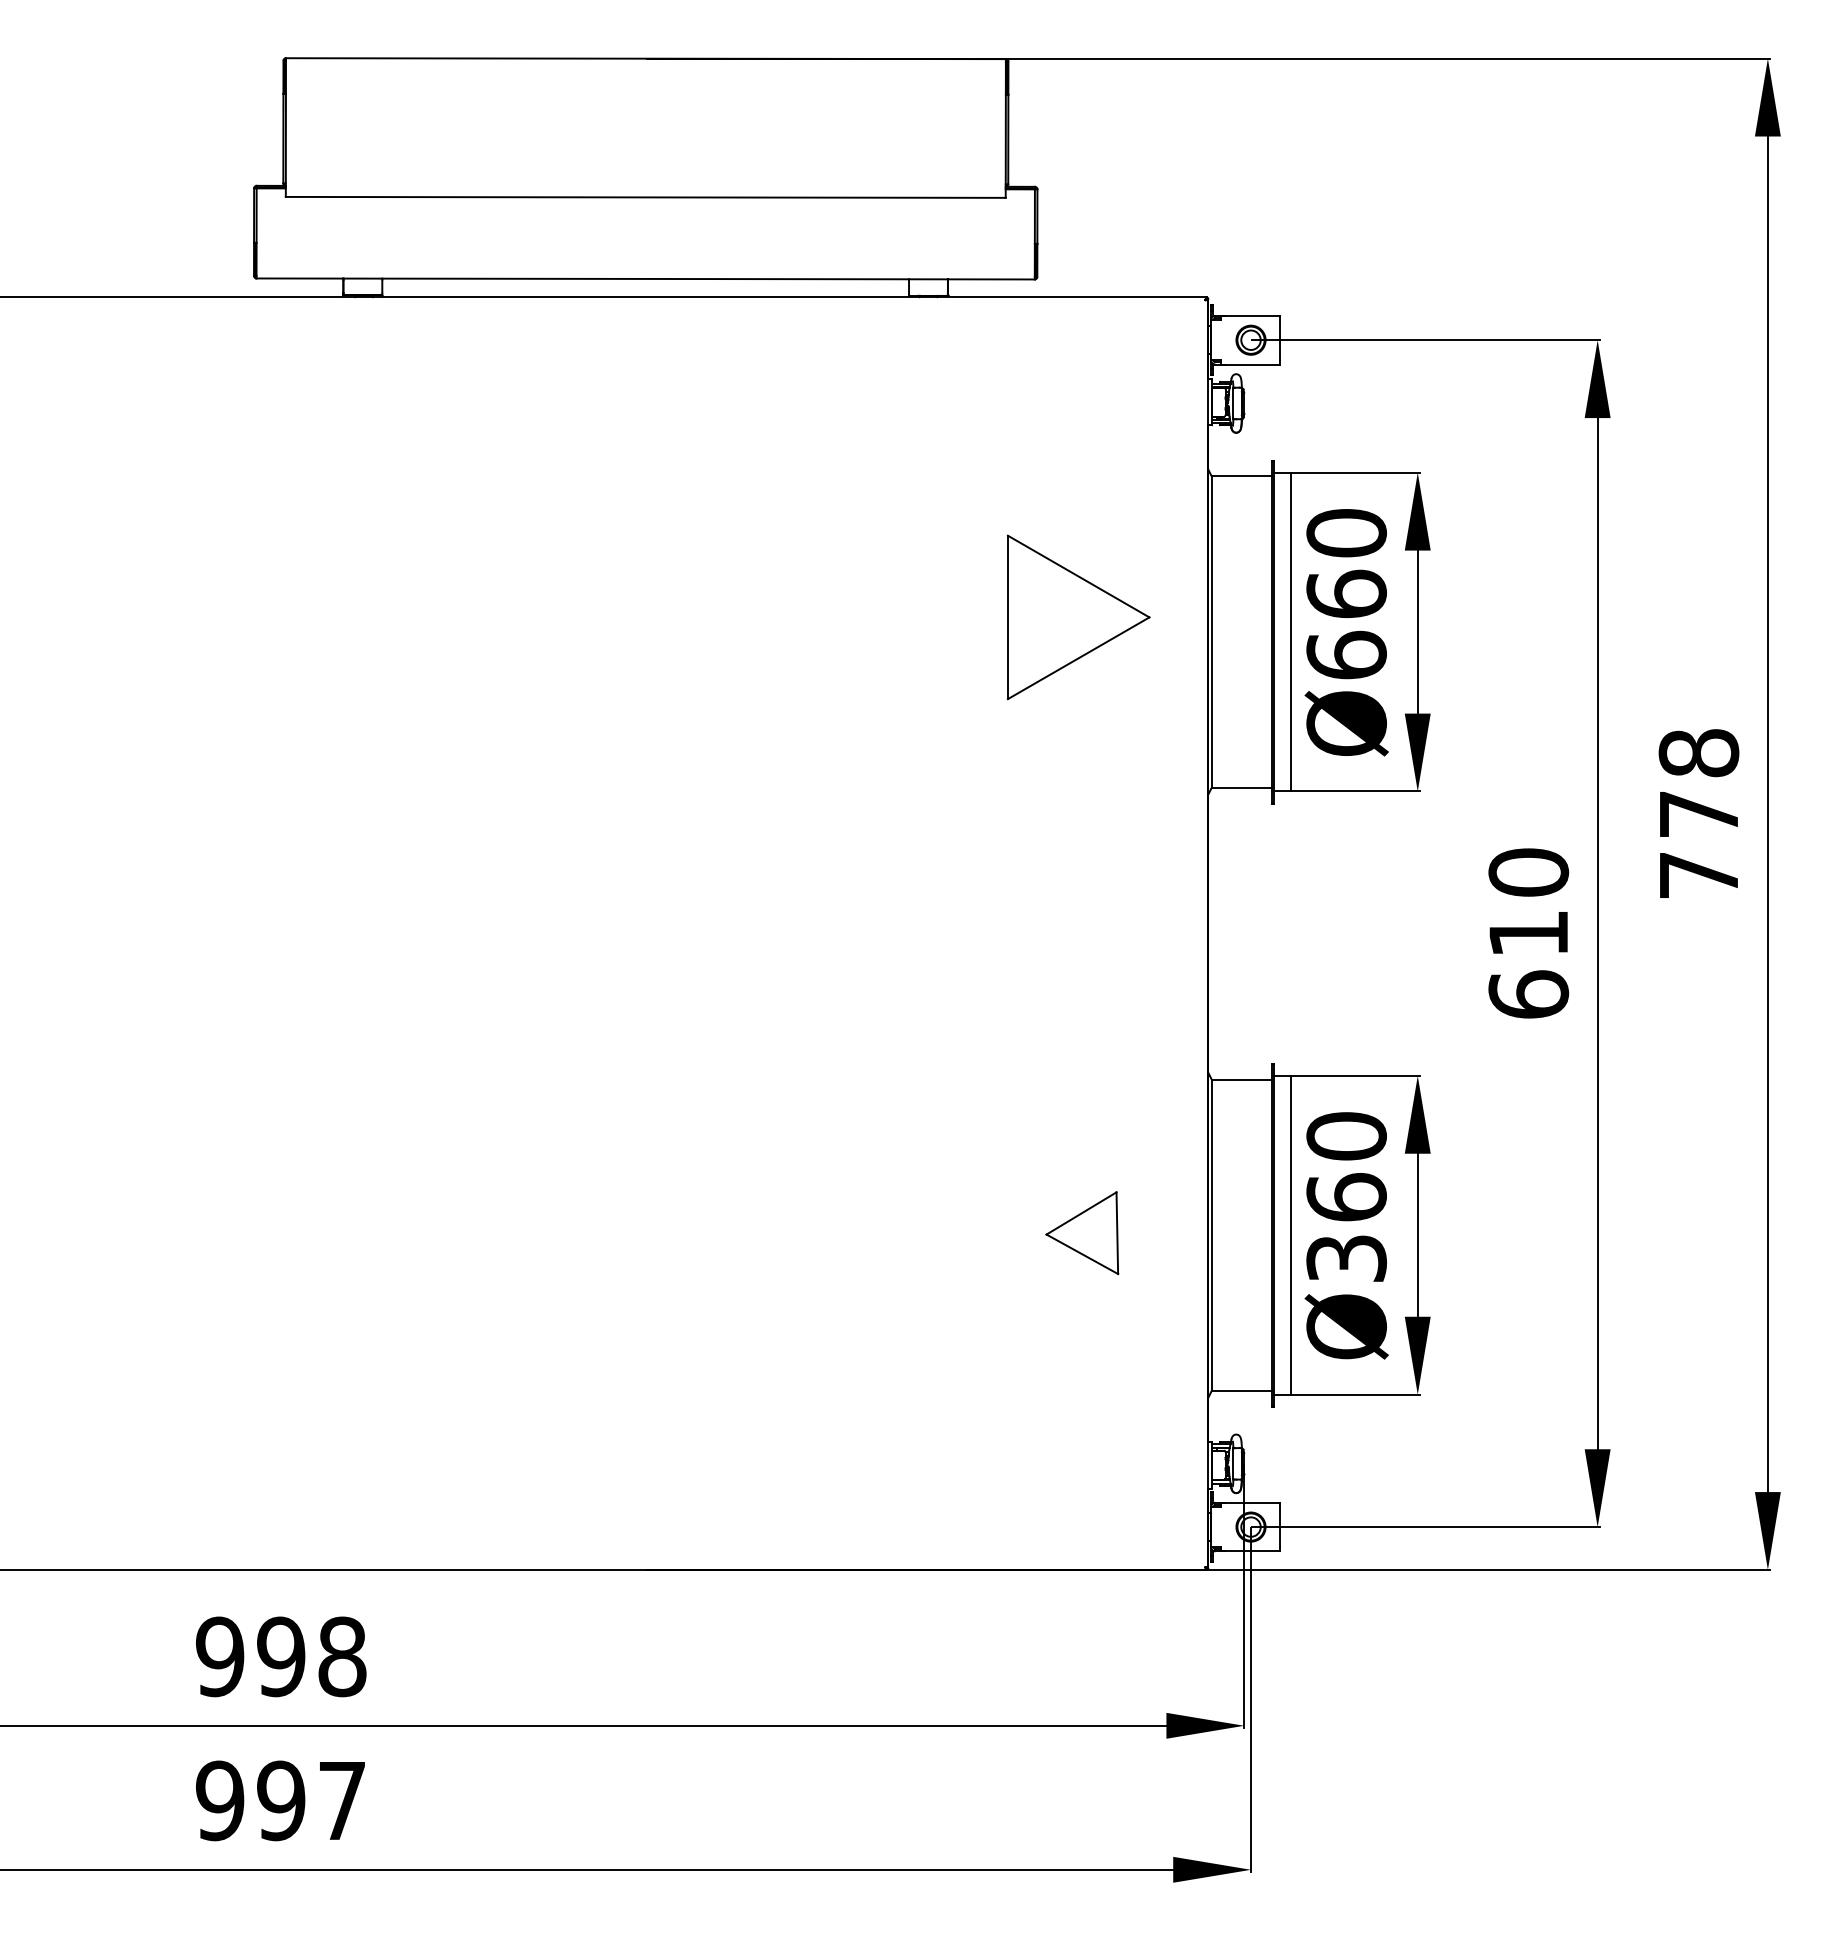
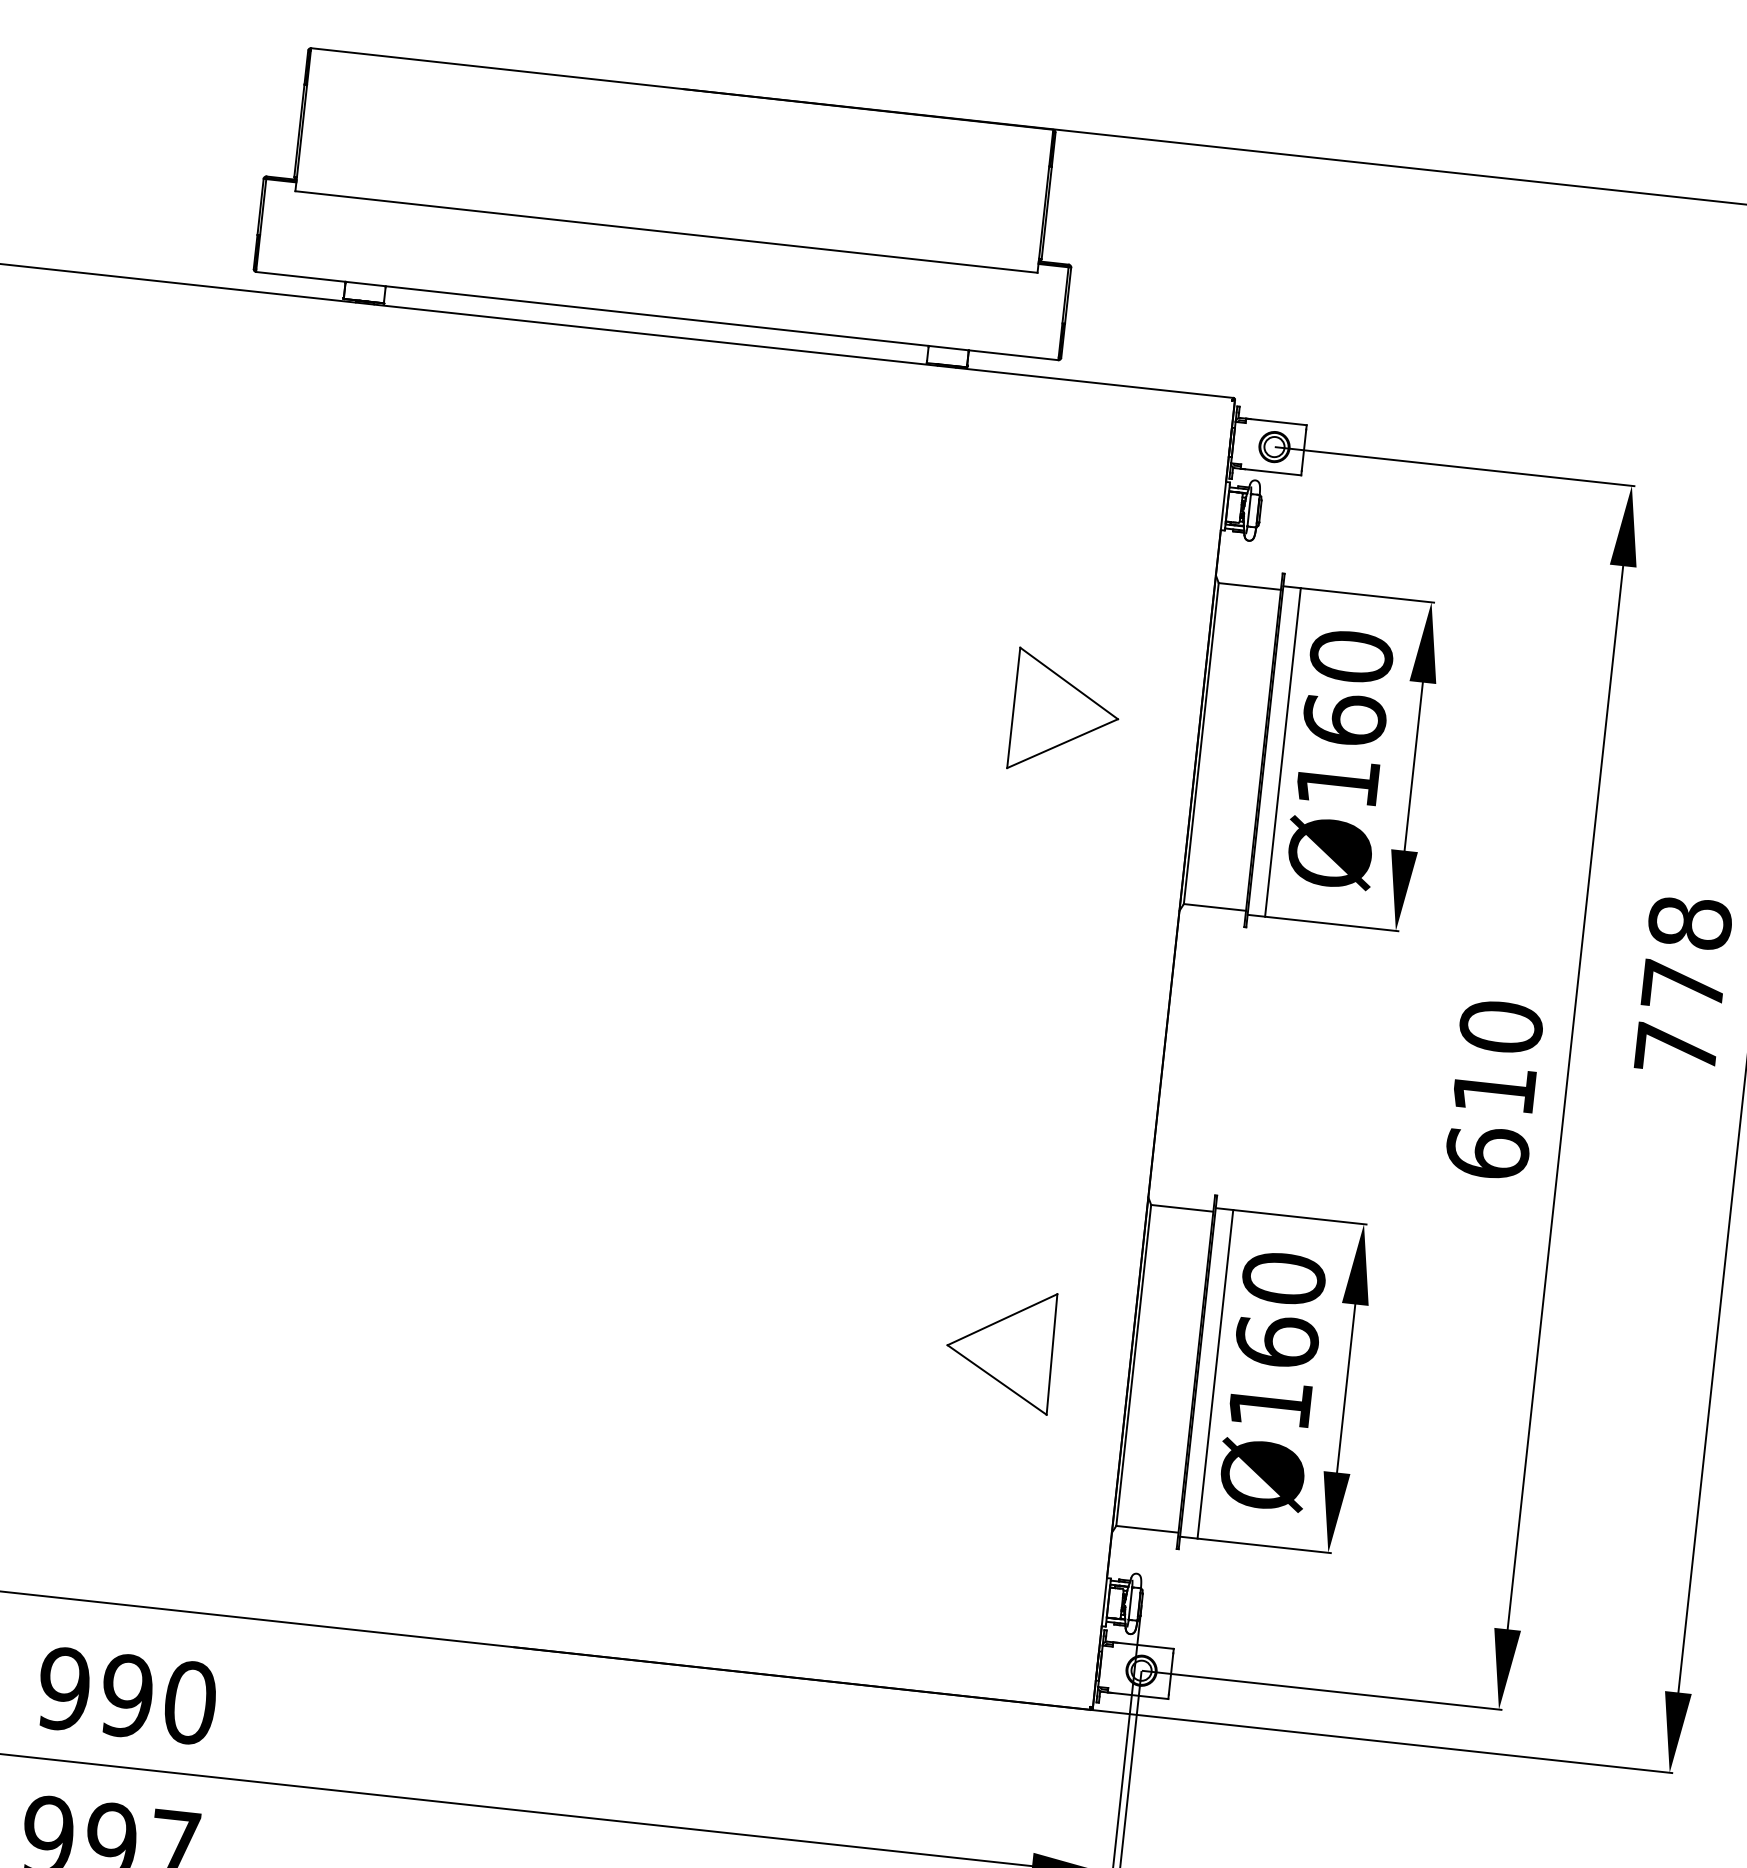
part: (1078, 617) -> (1065, 713), size x0.71
text: (1346, 654) -> (1337, 781), Ø660 -> Ø160
part: (1082, 1232) -> (1000, 1348), size x1.43
text: (1346, 1258) -> (1270, 1404), Ø360 -> Ø160
text: (342, 1656) -> (190, 1702), 998 -> 990

